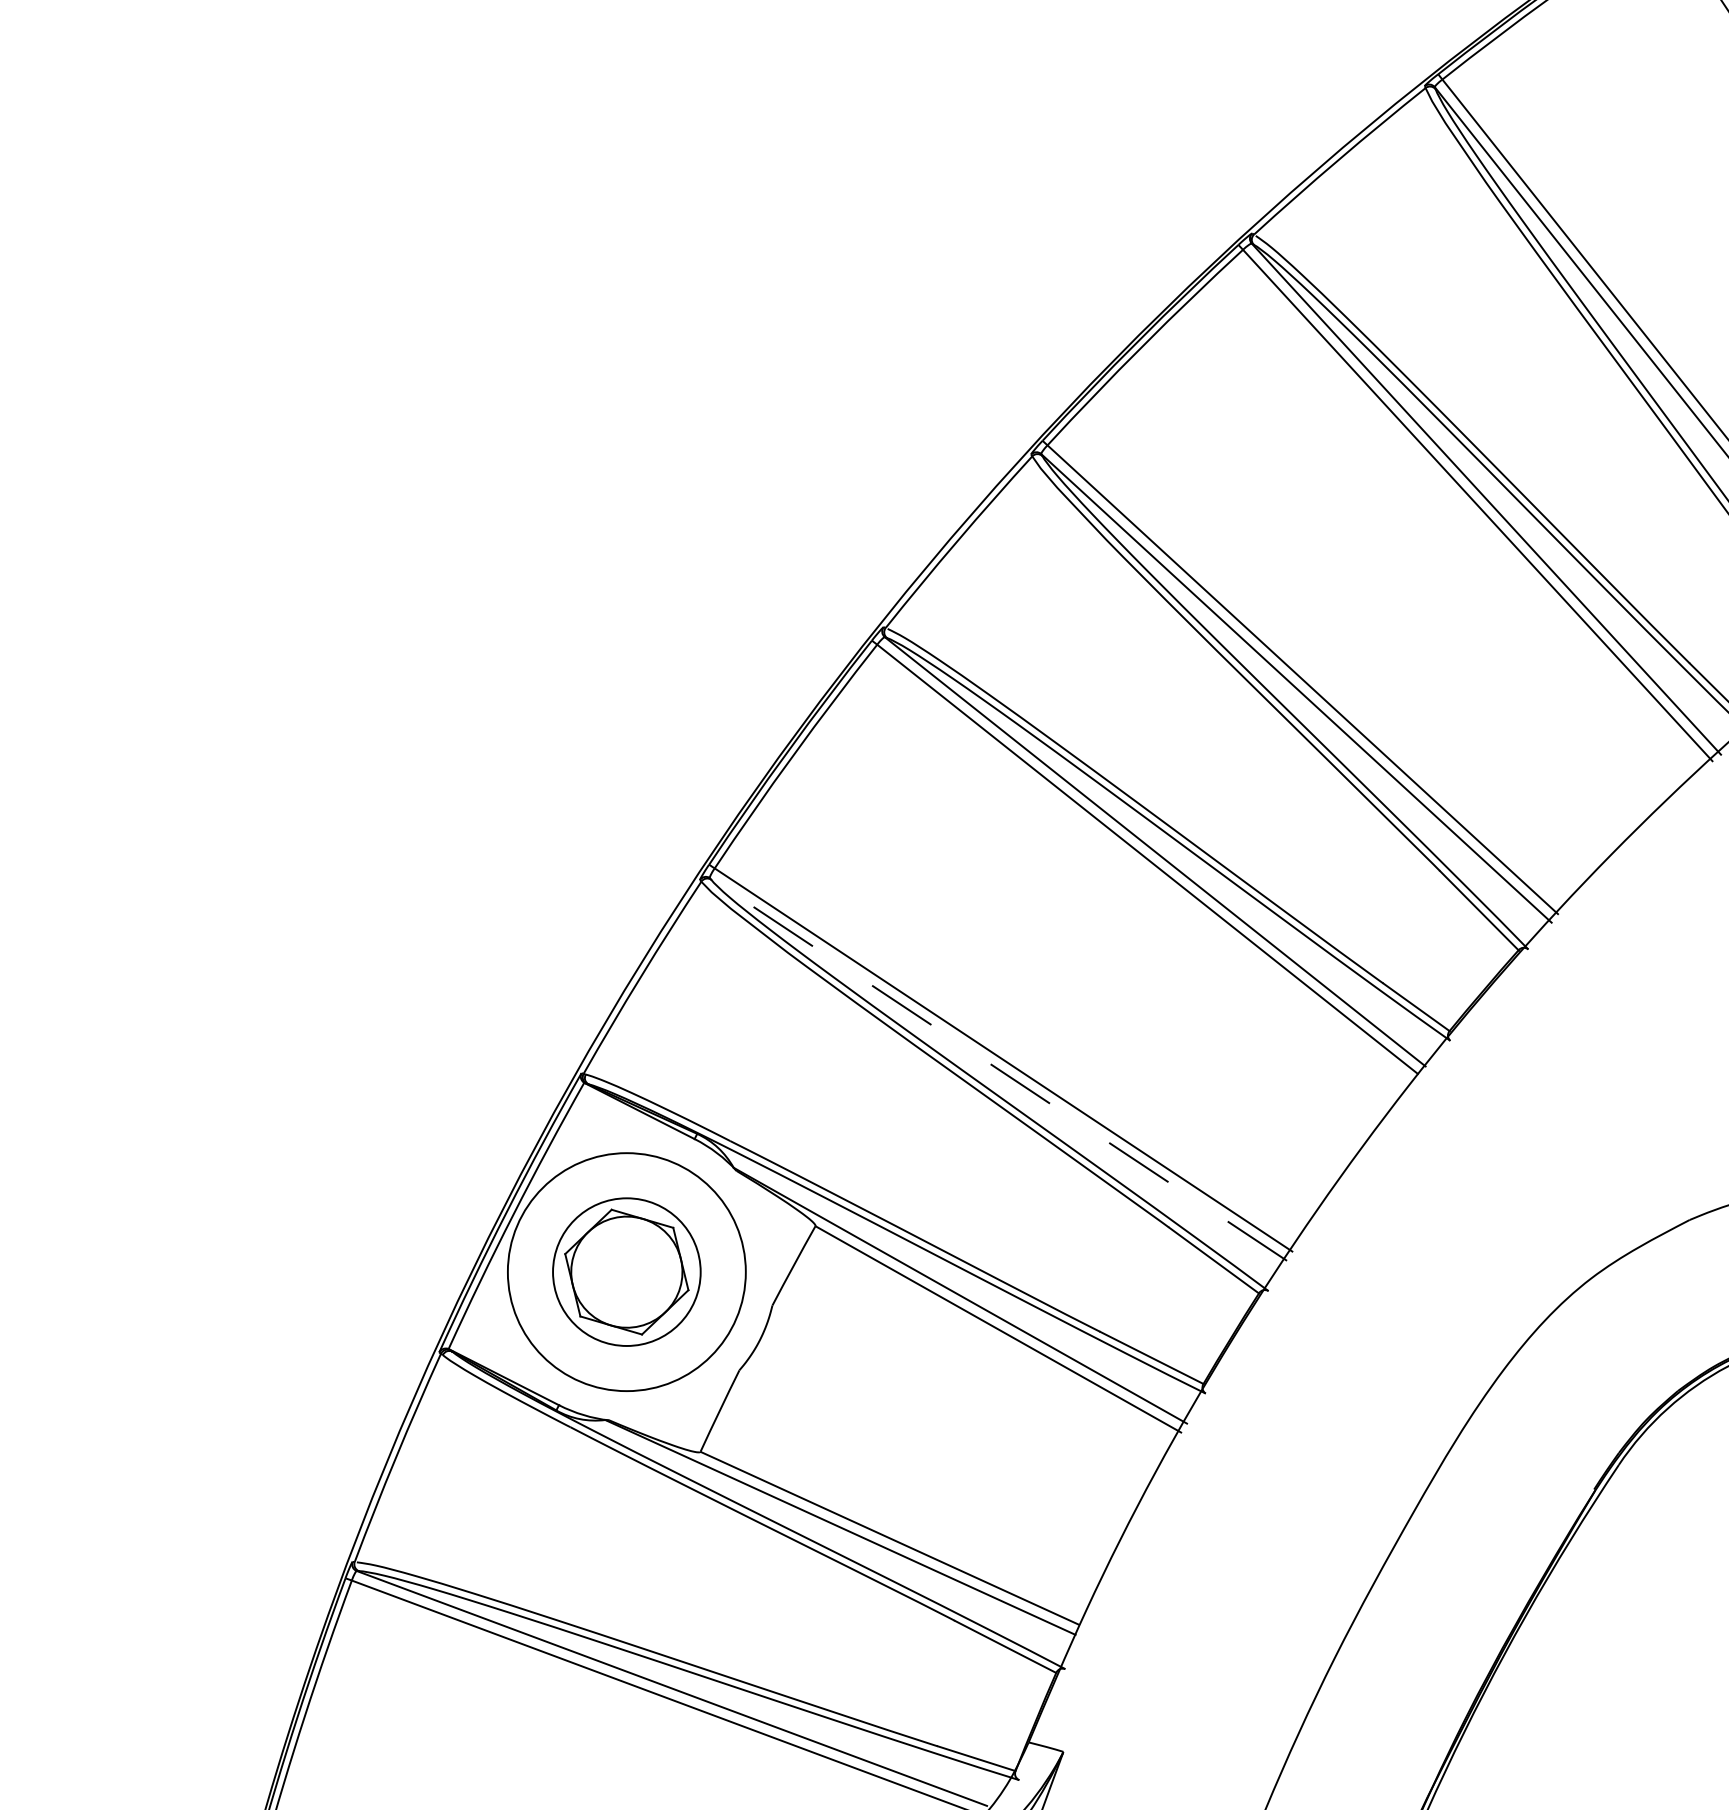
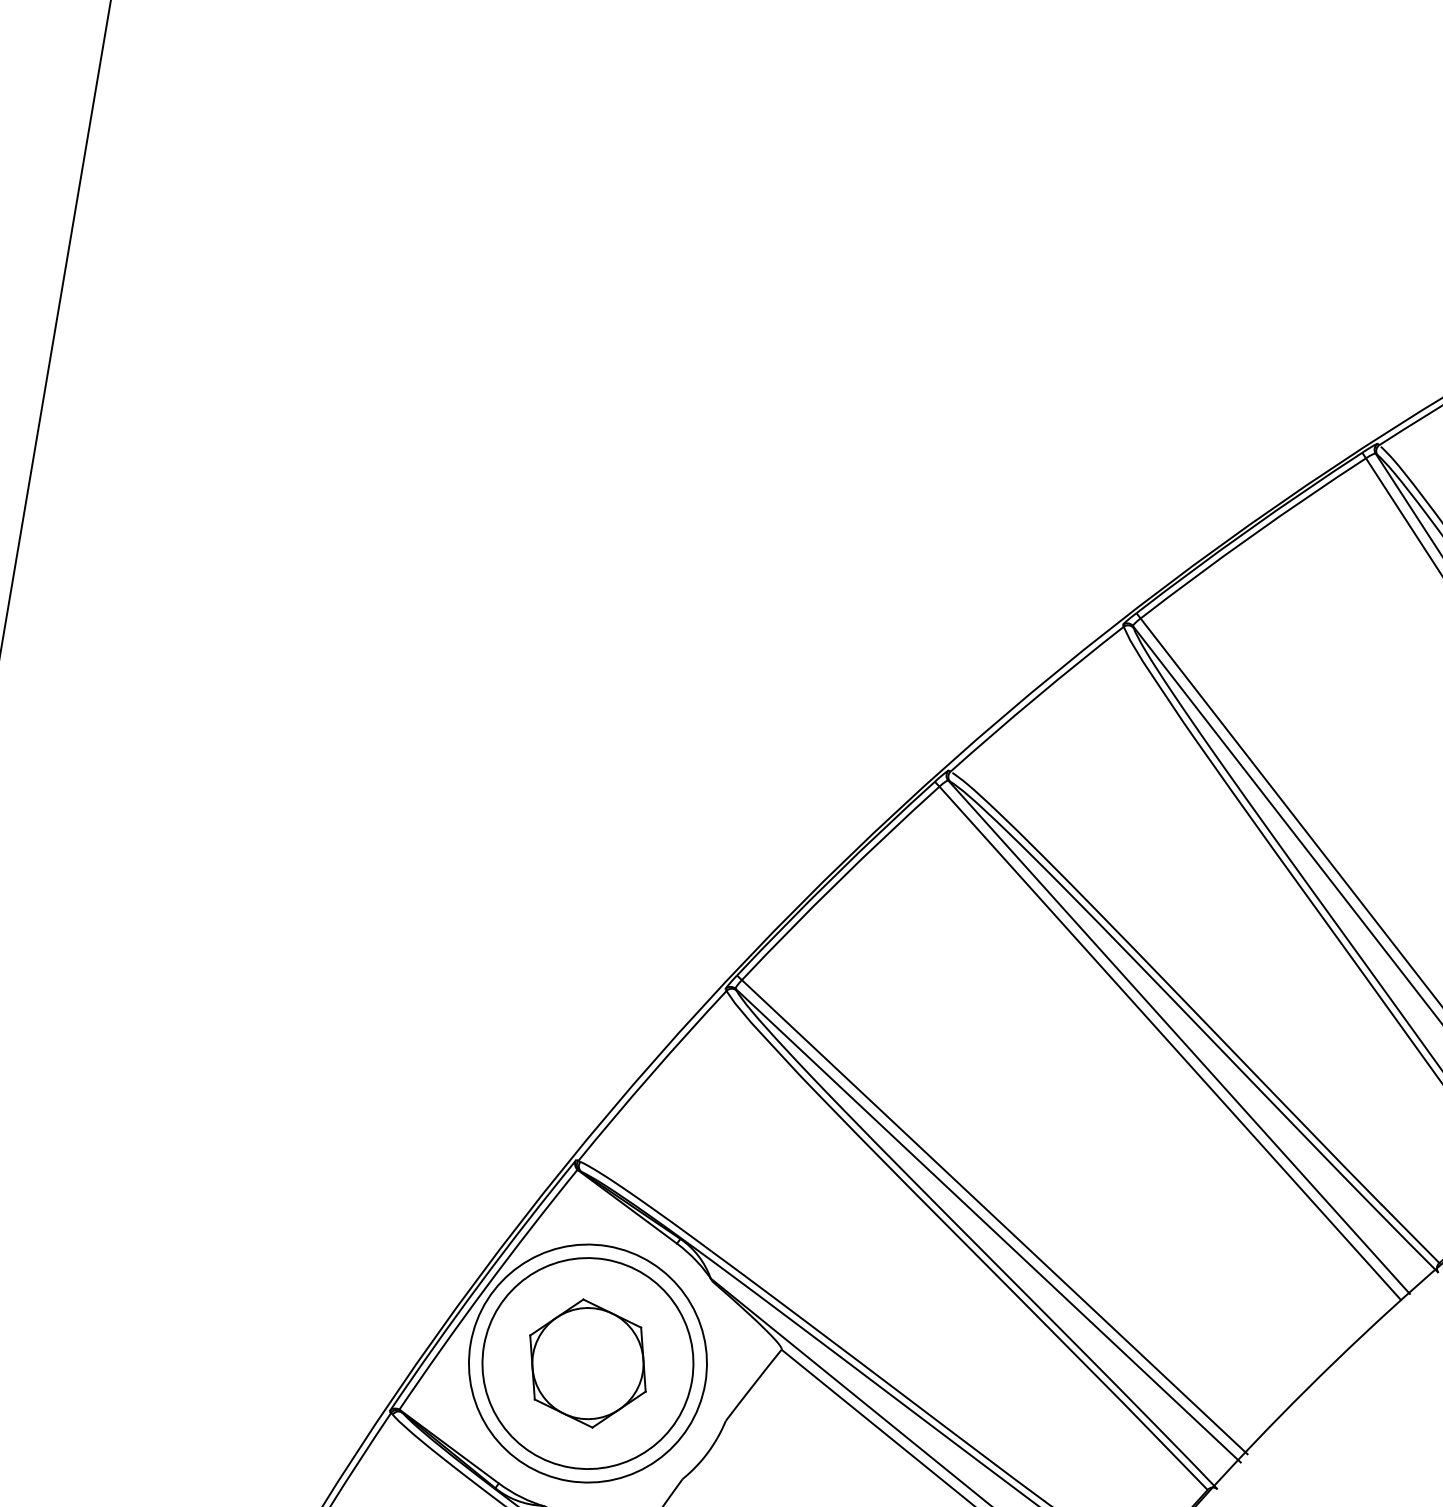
line: (998, 1069) -> (988, 1225), dashed -> solid
circle: (626, 1271) -> (587, 1362), size x1.43

